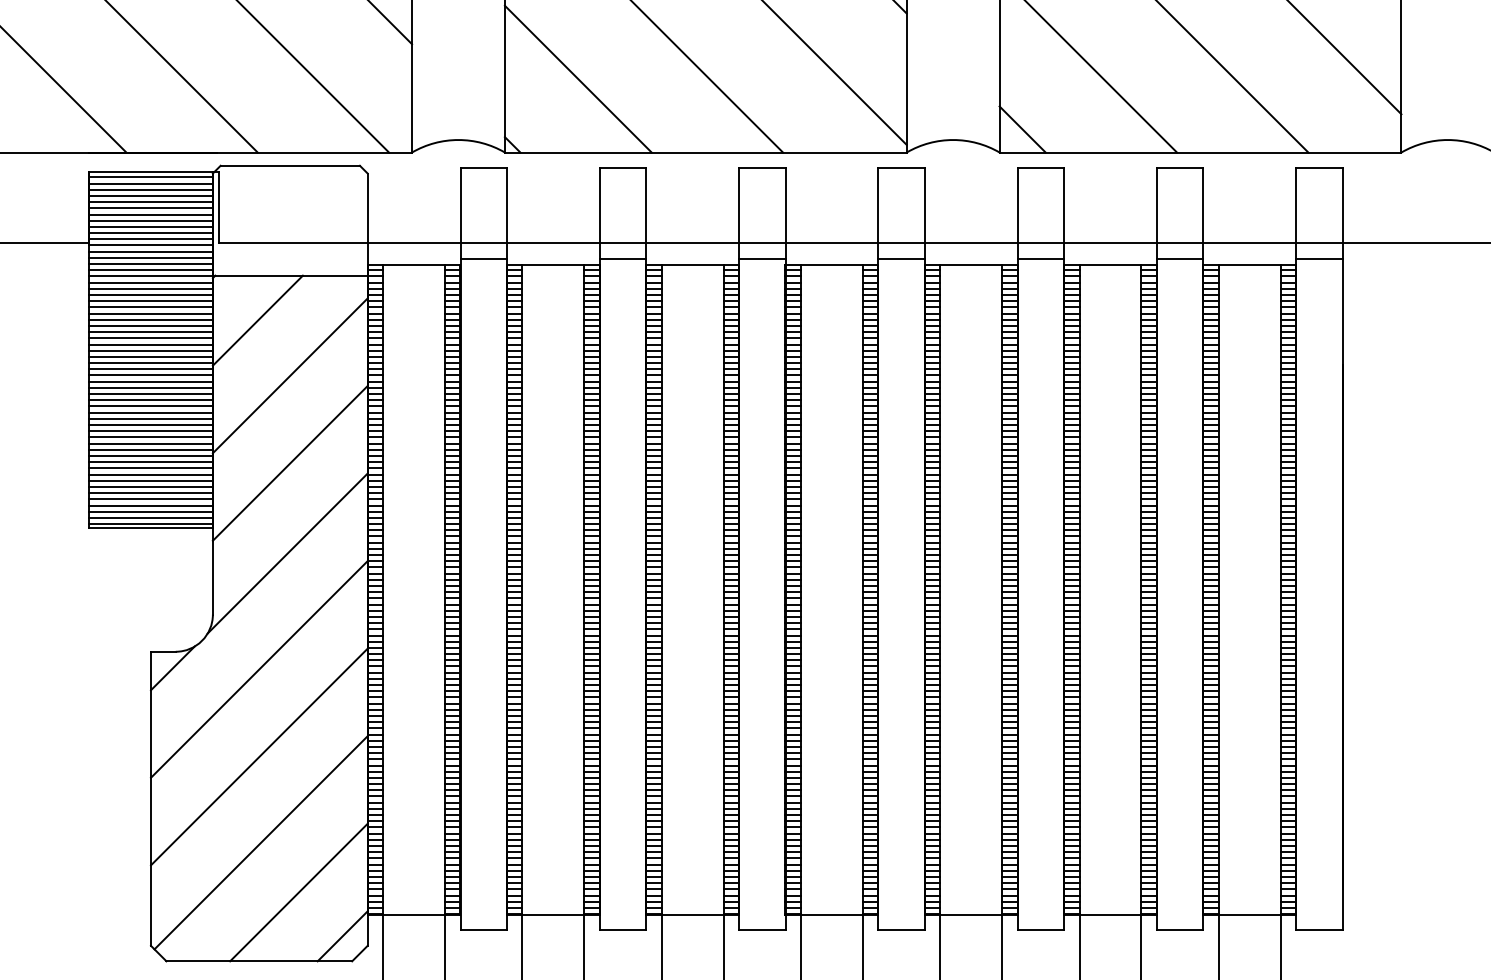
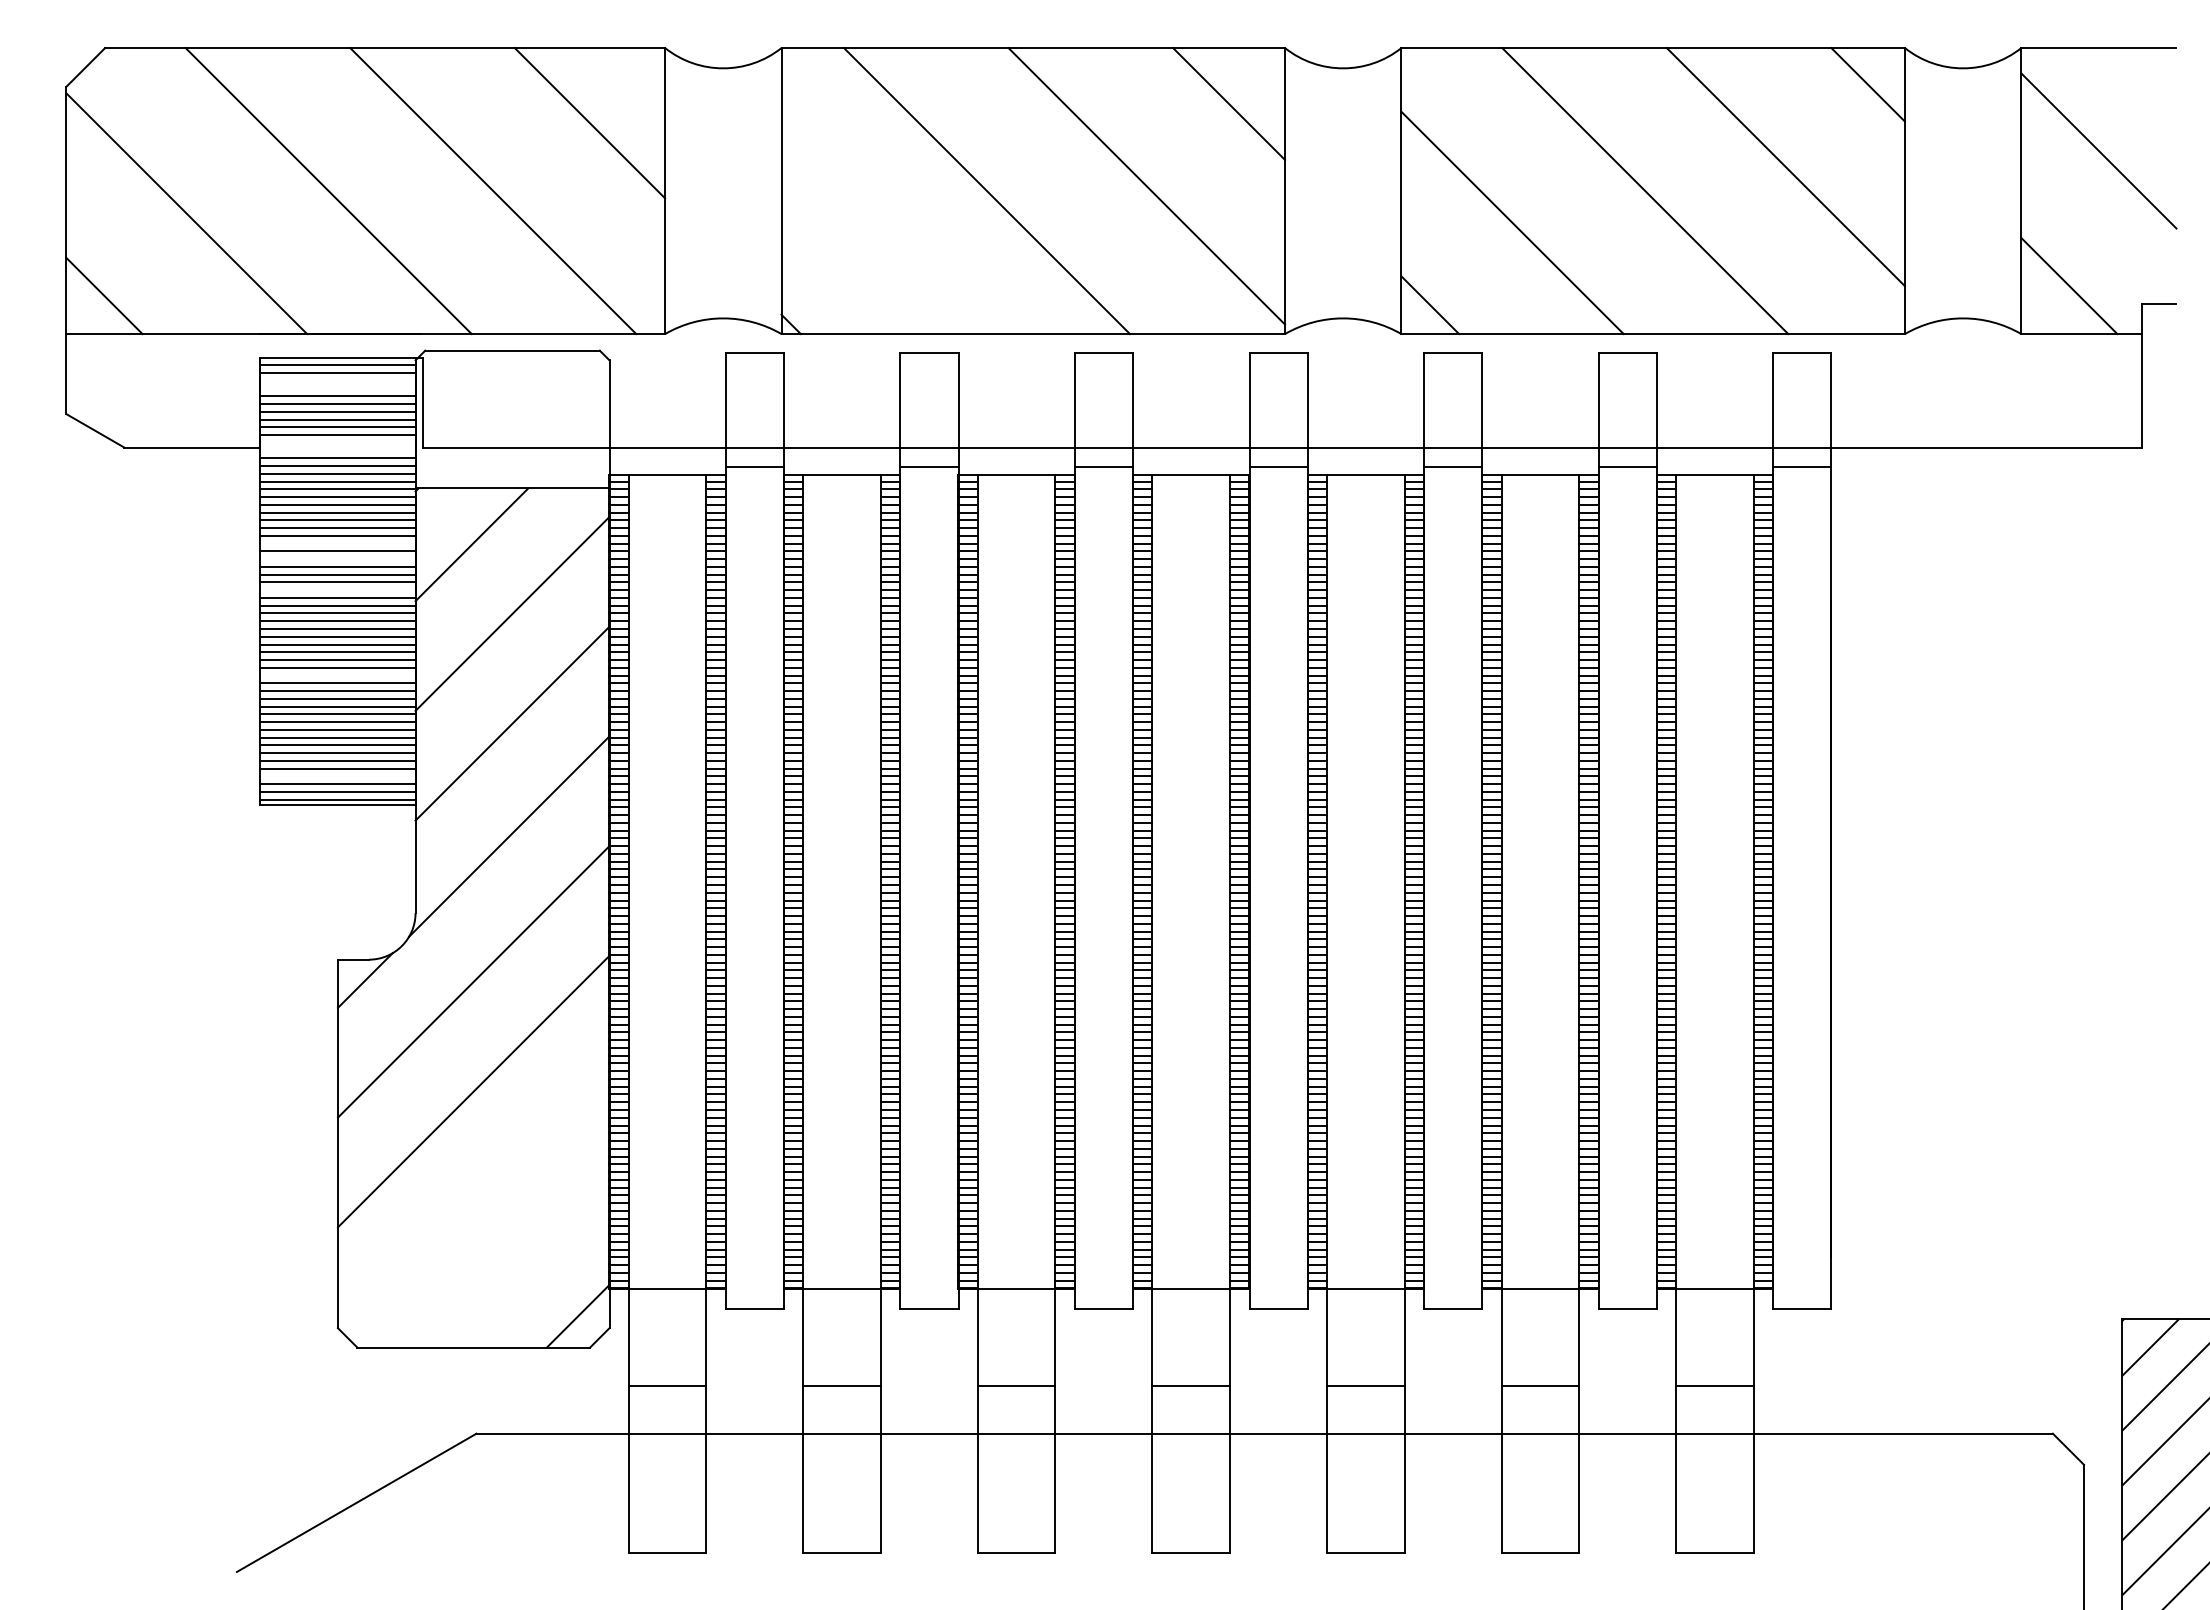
line: (578, 79) -> (873, 242), removed
line: (150, 189) -> (337, 380), removed
line: (150, 195) -> (337, 388), removed
line: (150, 239) -> (337, 442), removed
line: (150, 245) -> (337, 450), removed
line: (150, 319) -> (337, 543), removed
line: (150, 332) -> (337, 559), removed
line: (150, 357) -> (337, 590), removed
line: (150, 424) -> (337, 675), removed
line: (150, 505) -> (337, 776), removed
line: (260, 842) -> (475, 1198), removed
line: (299, 892) -> (523, 1261), removed

